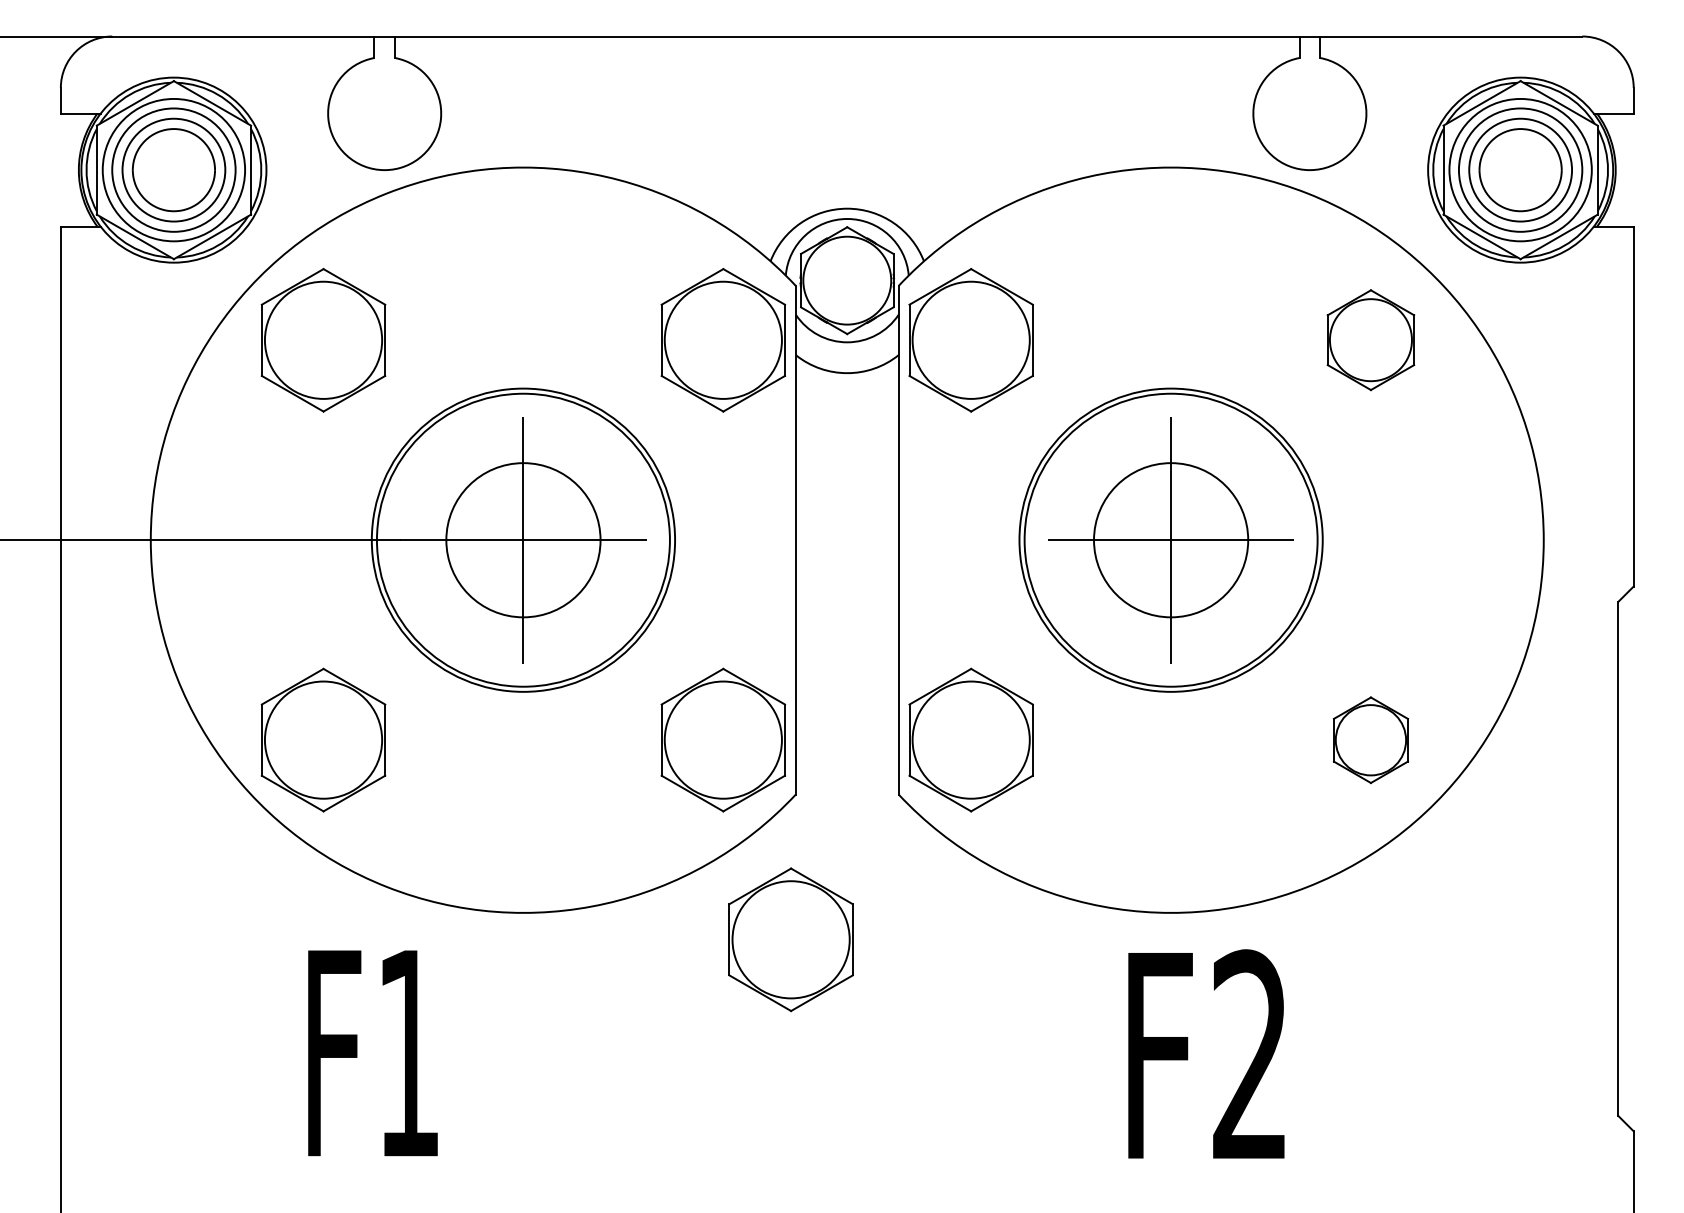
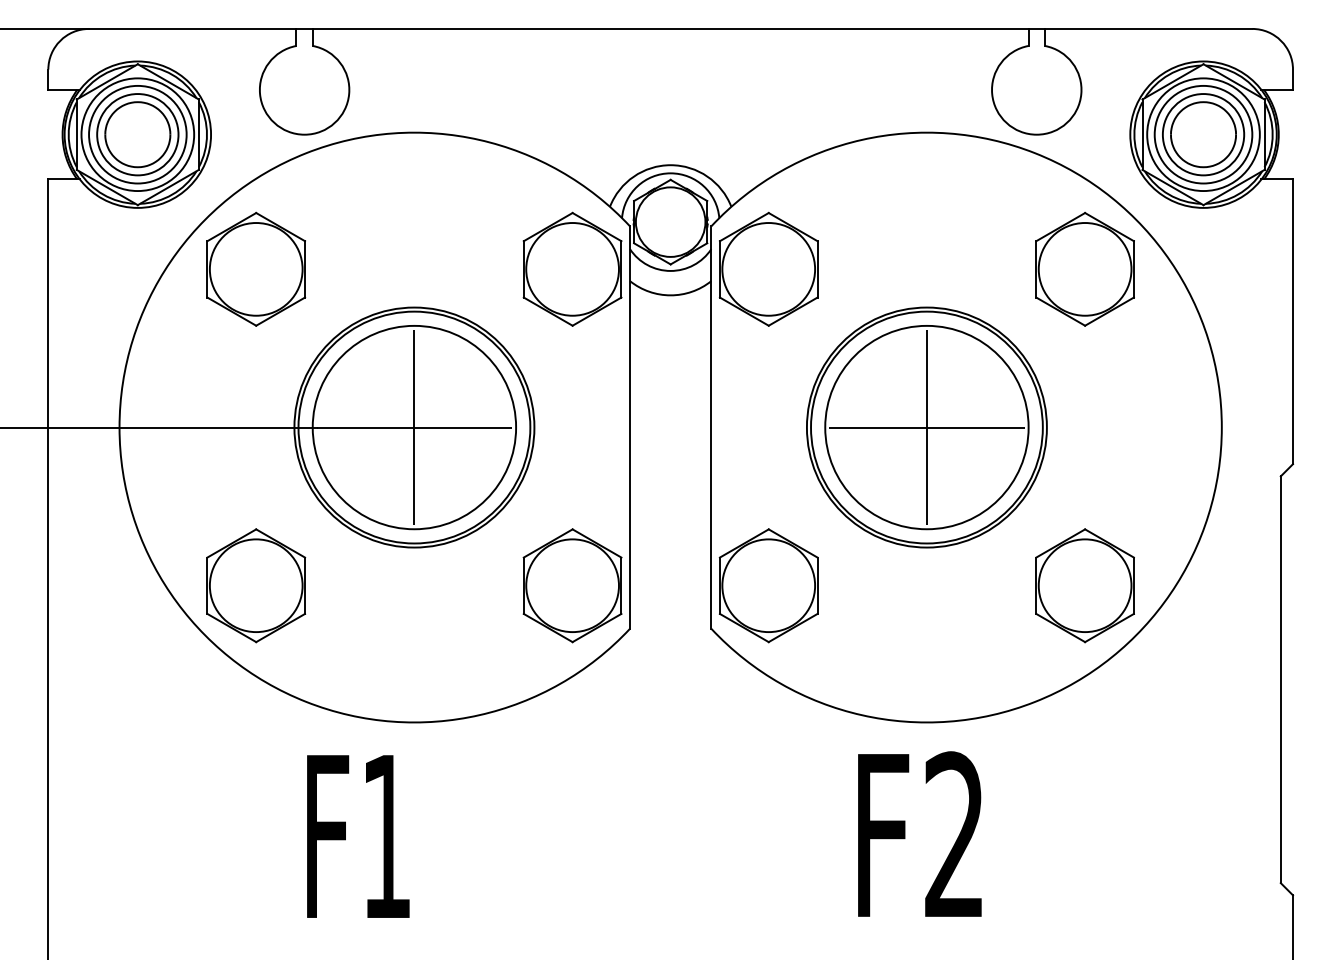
part: (1370, 339) -> (1084, 268), size x1.43
circle: (523, 540) -> (414, 427), size x1.67
circle: (1170, 540) -> (926, 427), size x1.67
part: (1370, 739) -> (1084, 585), size x1.67
part: (791, 939) -> (626, 743), removed
text: (373, 1053) -> (358, 836), moved
text: (1205, 1053) -> (919, 833), moved

